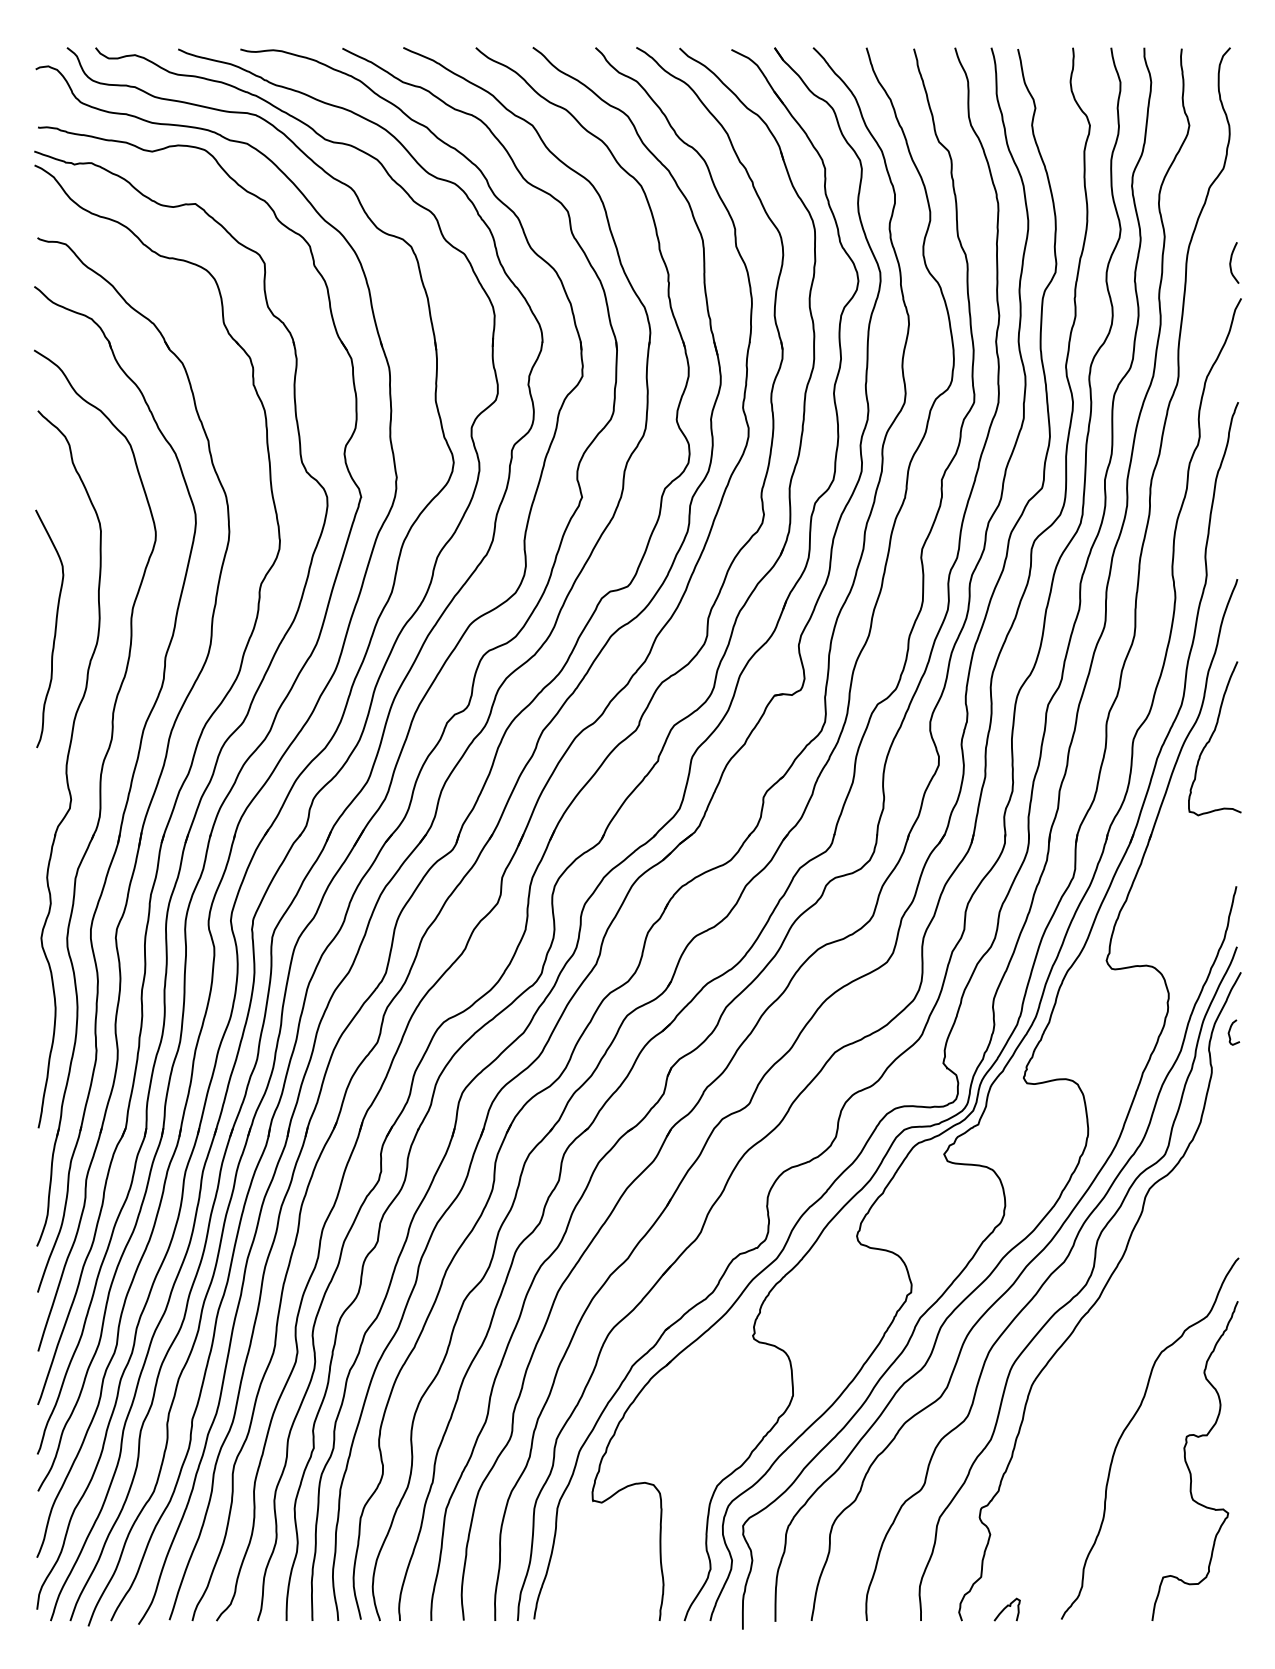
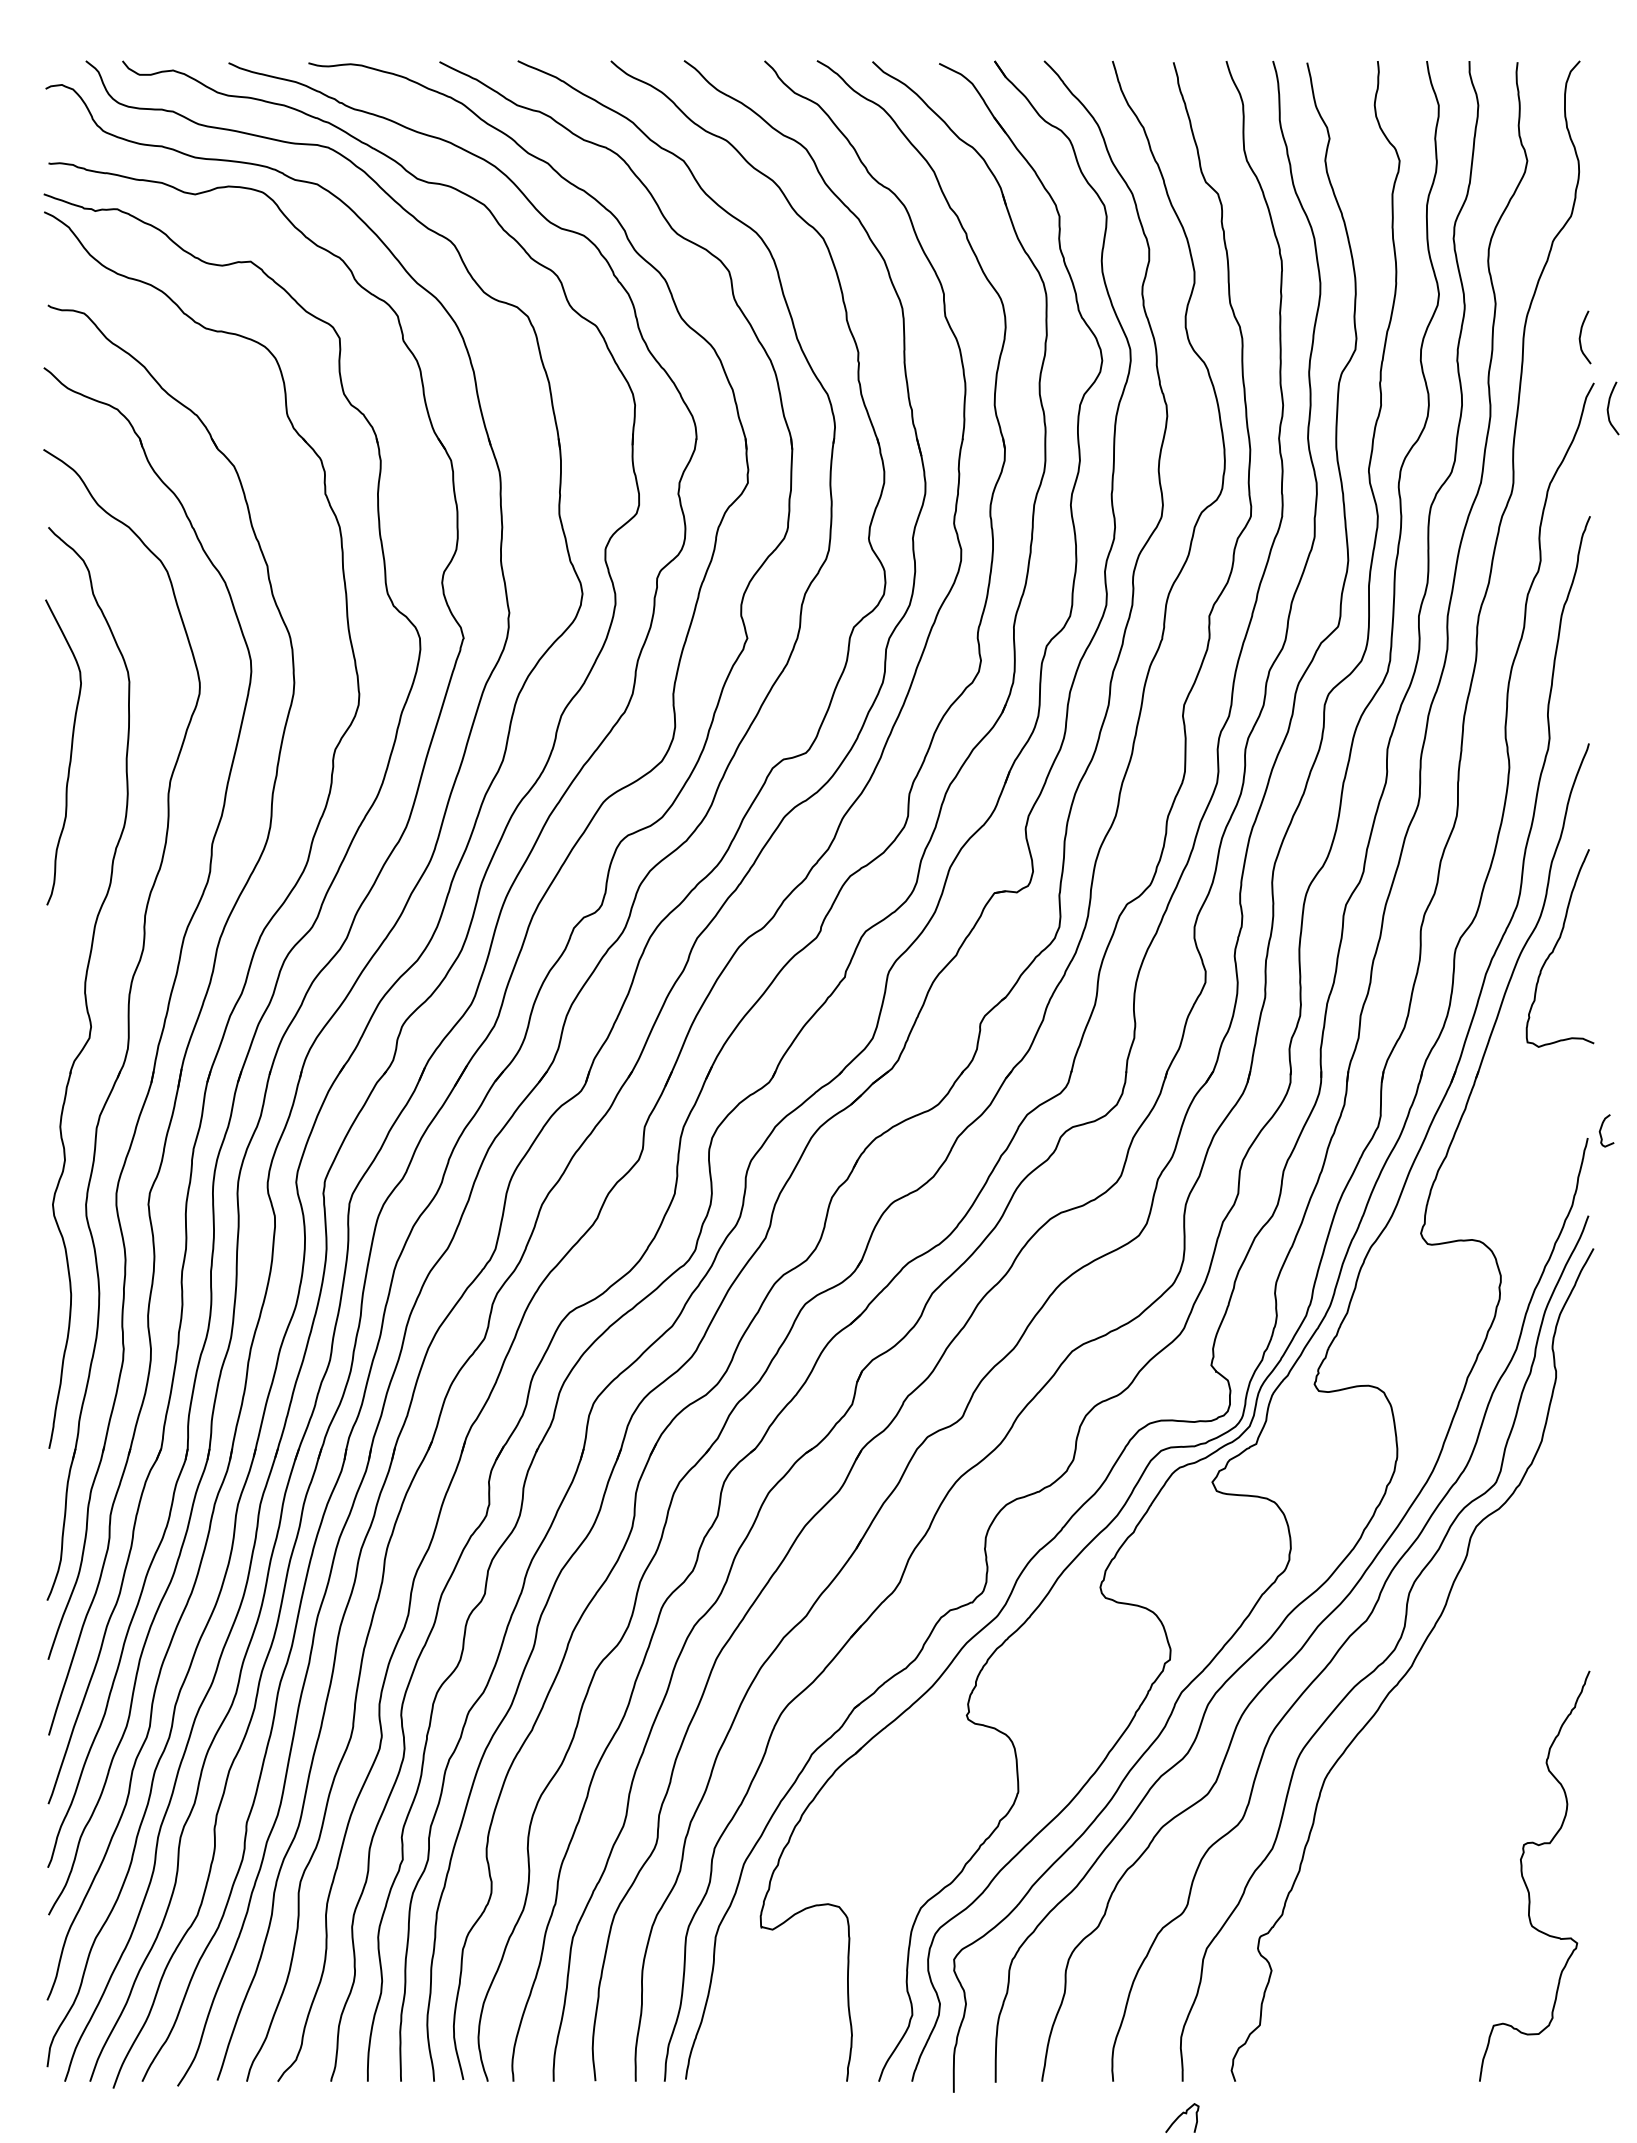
curve: (1253, 316) -> (1609, 406), added
curve: (55, 628) -> (70, 752), moved
curve: (1230, 1029) -> (1602, 1127), moved
curve: (1128, 1425) -> (1449, 1830), removed
curve: (1006, 1607) -> (1181, 2115), moved

